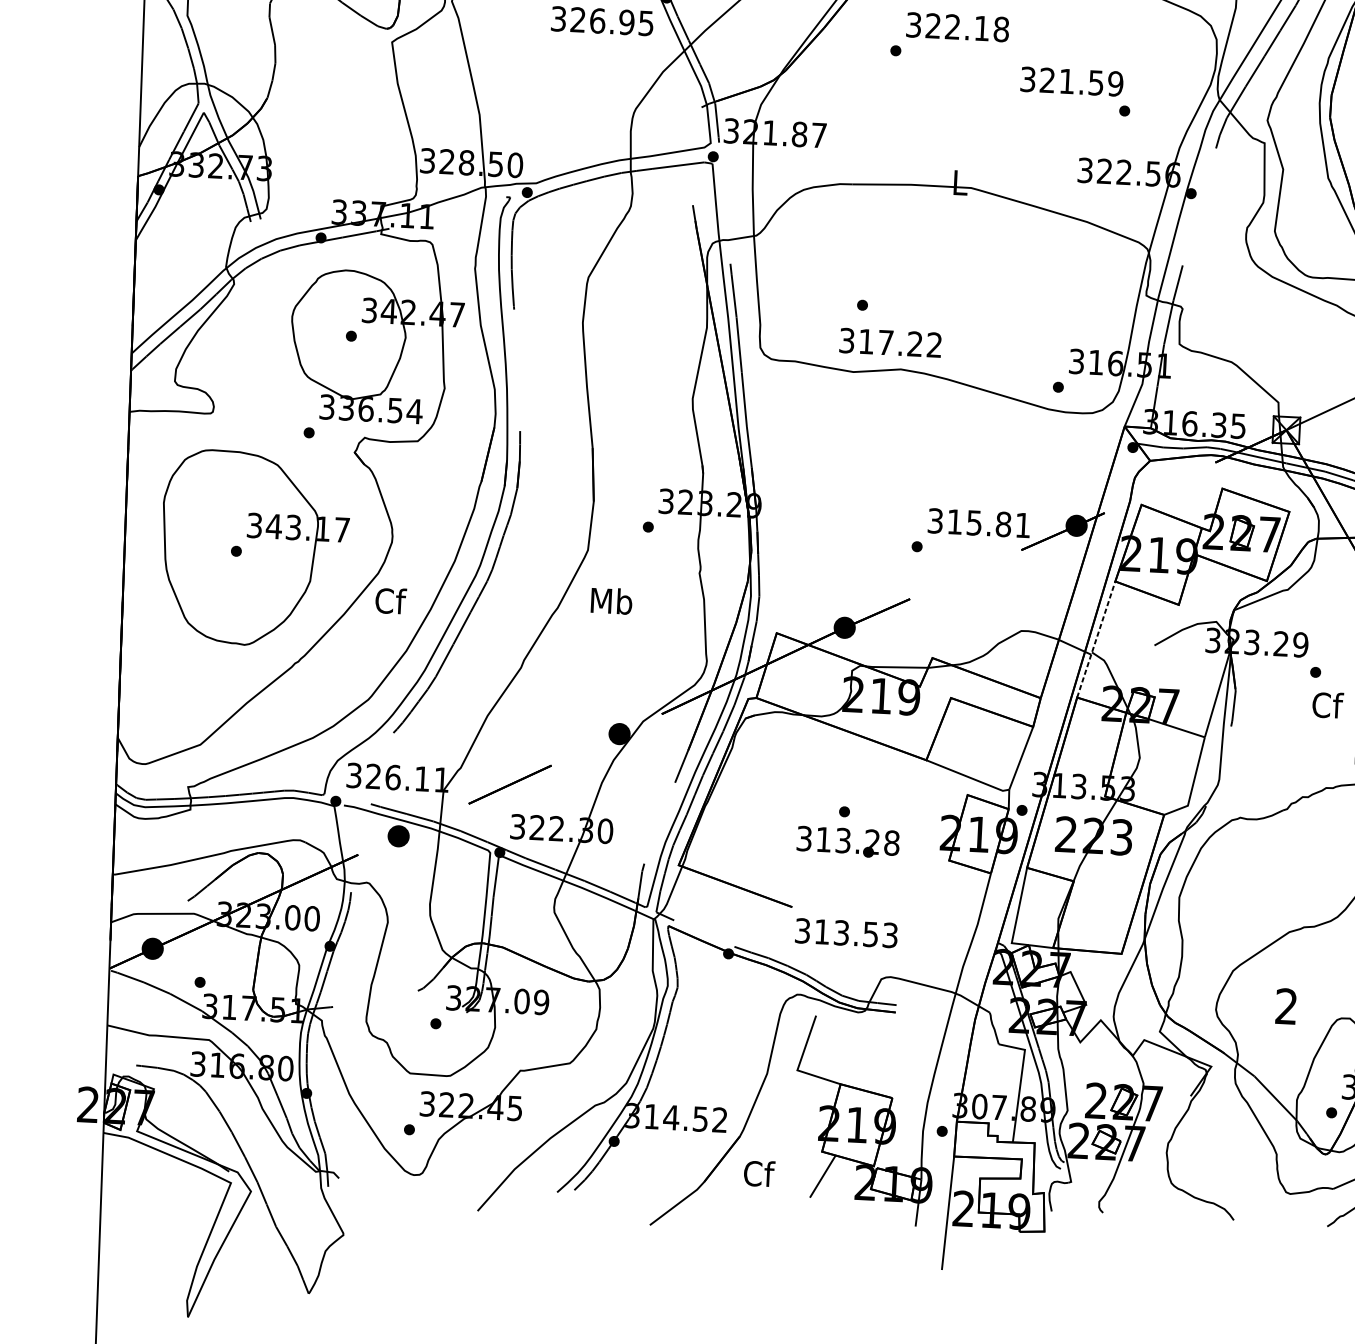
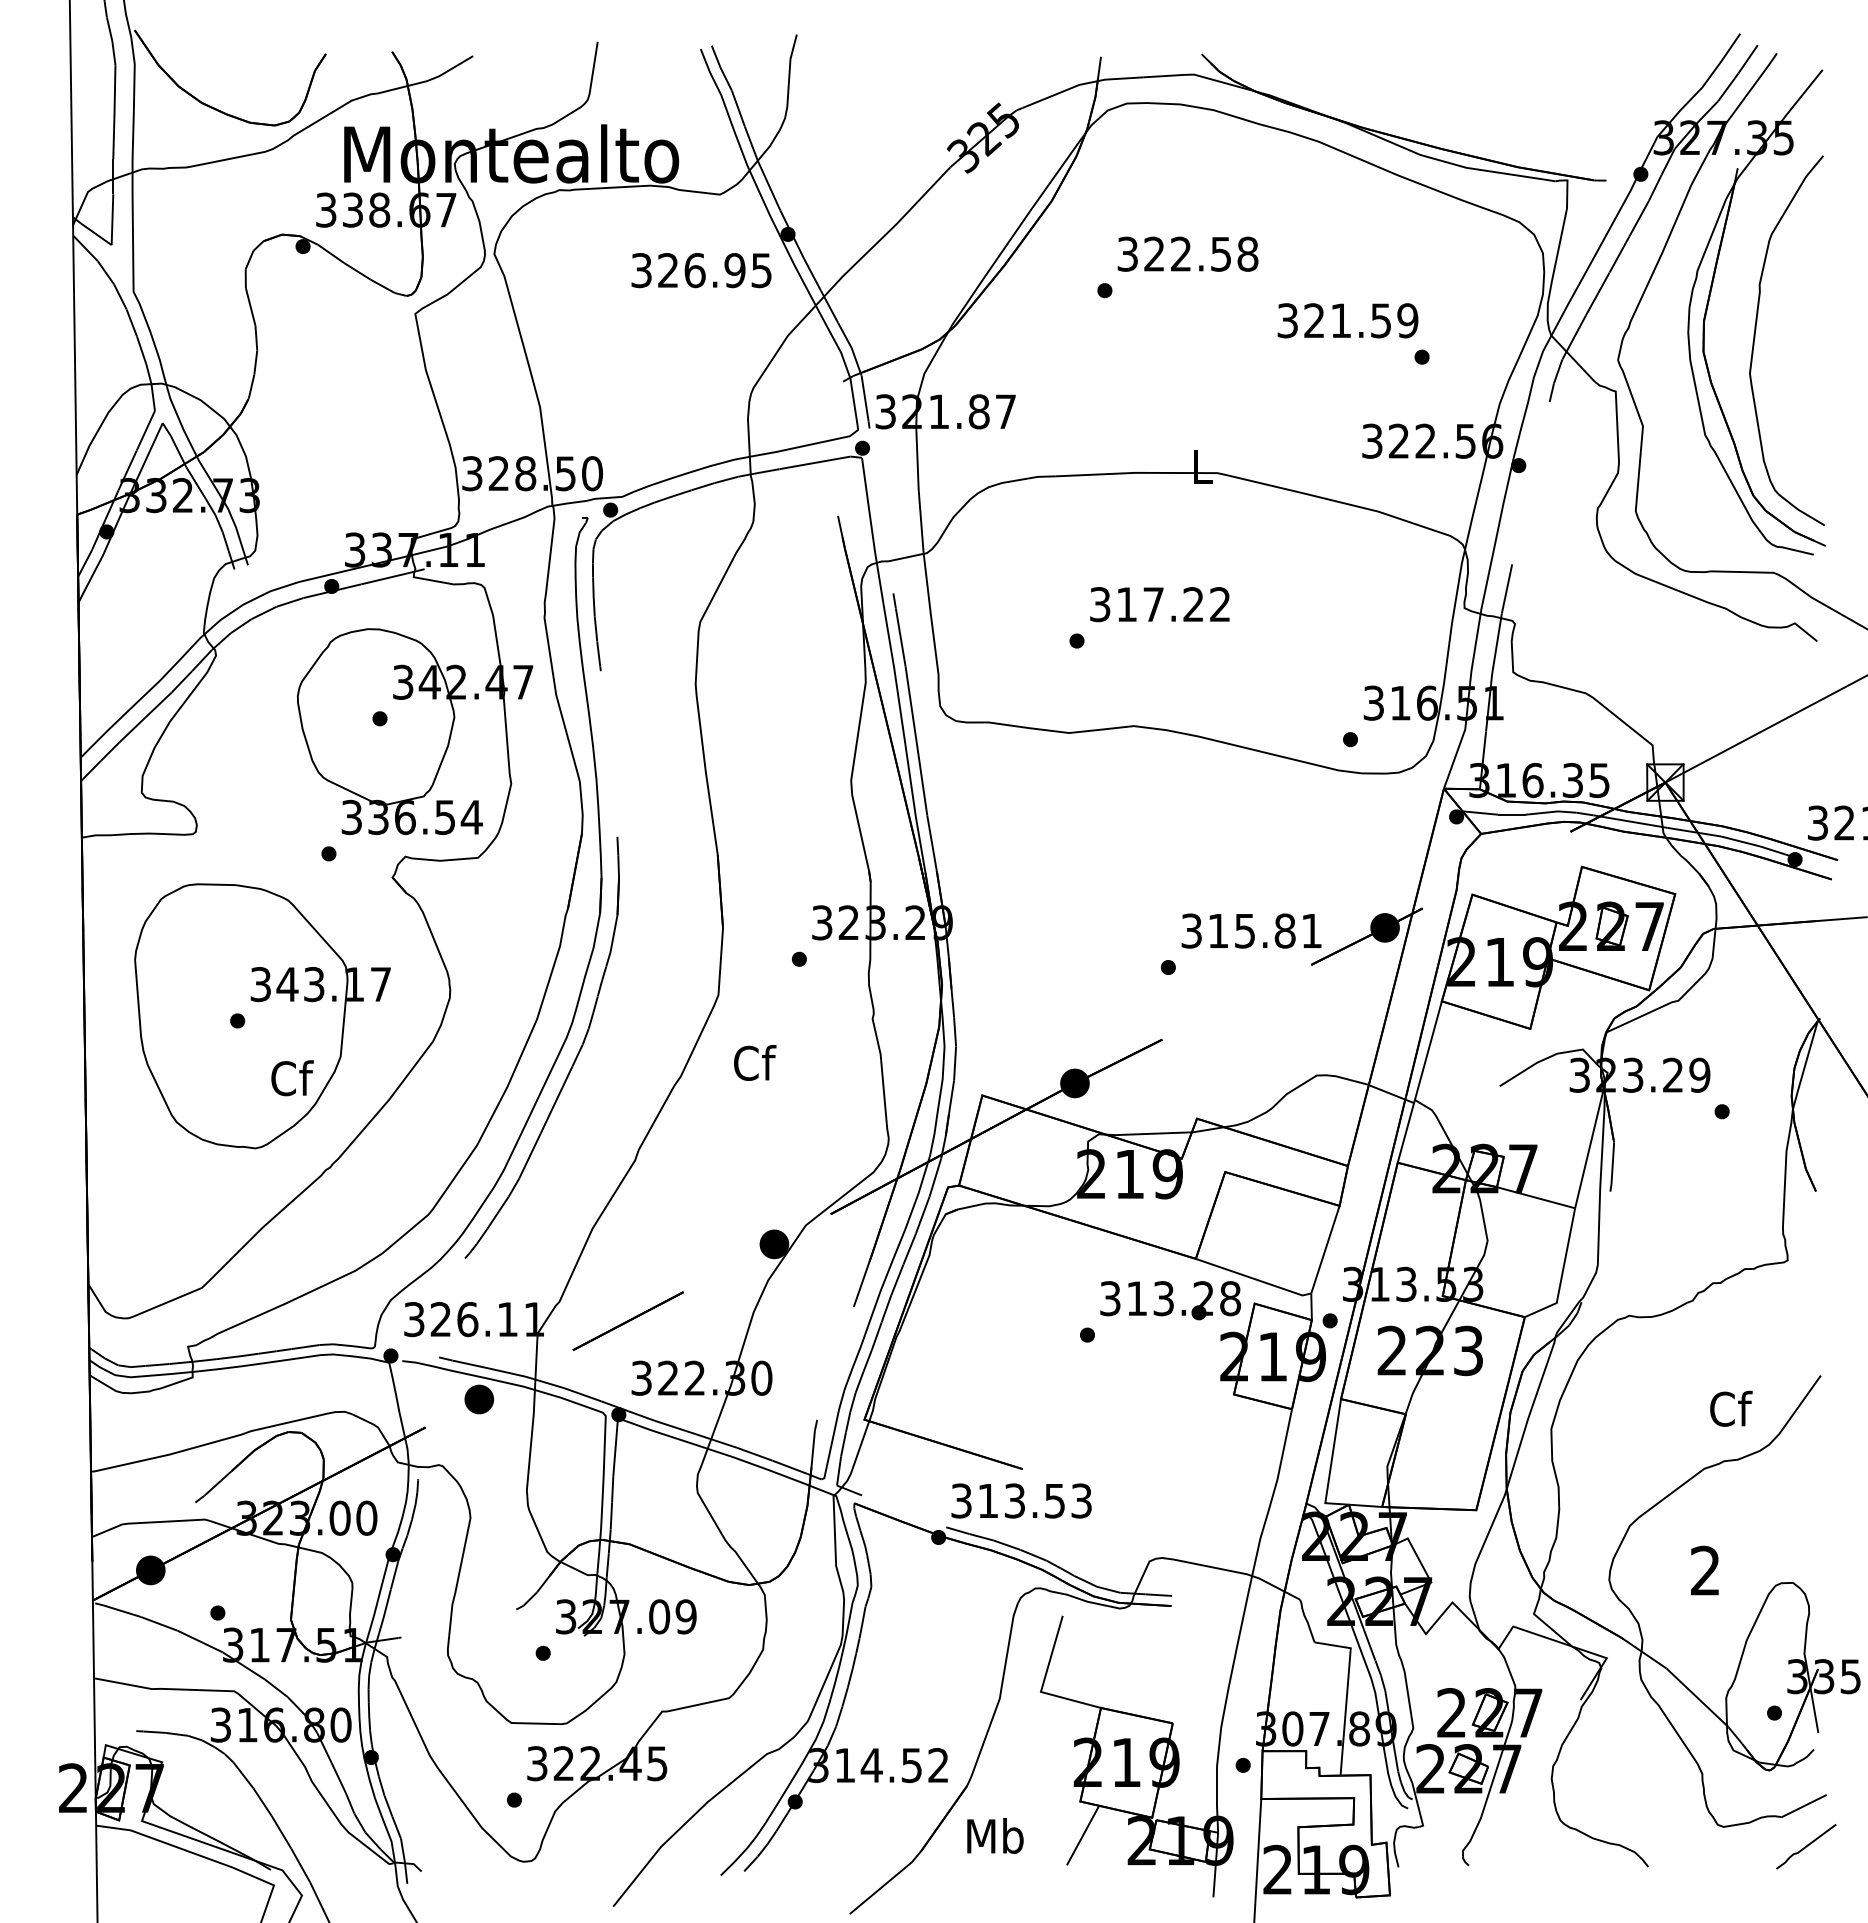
text: (981, 28) -> (1220, 254), 322.18 -> 322.58
text: (890, 342) -> (1159, 604), moved
text: (611, 600) -> (754, 1062), Mb -> Cf
text: (390, 601) -> (292, 1078), moved
line: (1096, 639) -> (1419, 1082), dashed -> solid
text: (1328, 705) -> (1731, 1408), moved
text: (848, 842) -> (1170, 1300), moved
text: (846, 932) -> (1021, 1500), moved
text: (758, 1173) -> (995, 1835), Cf -> Mb

